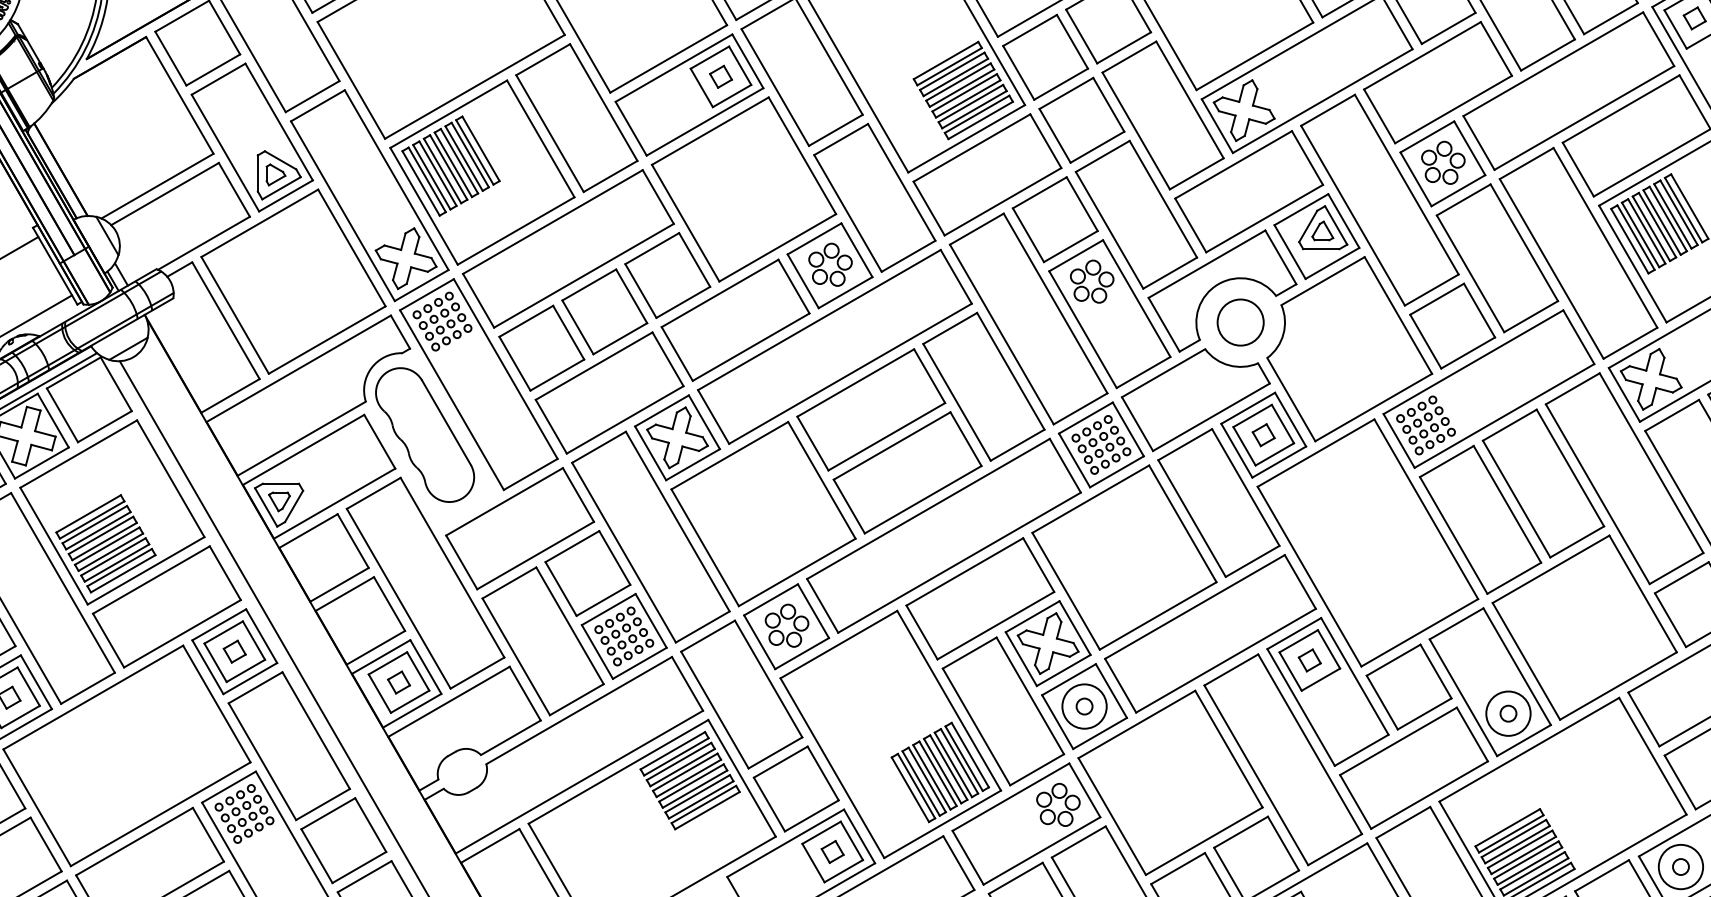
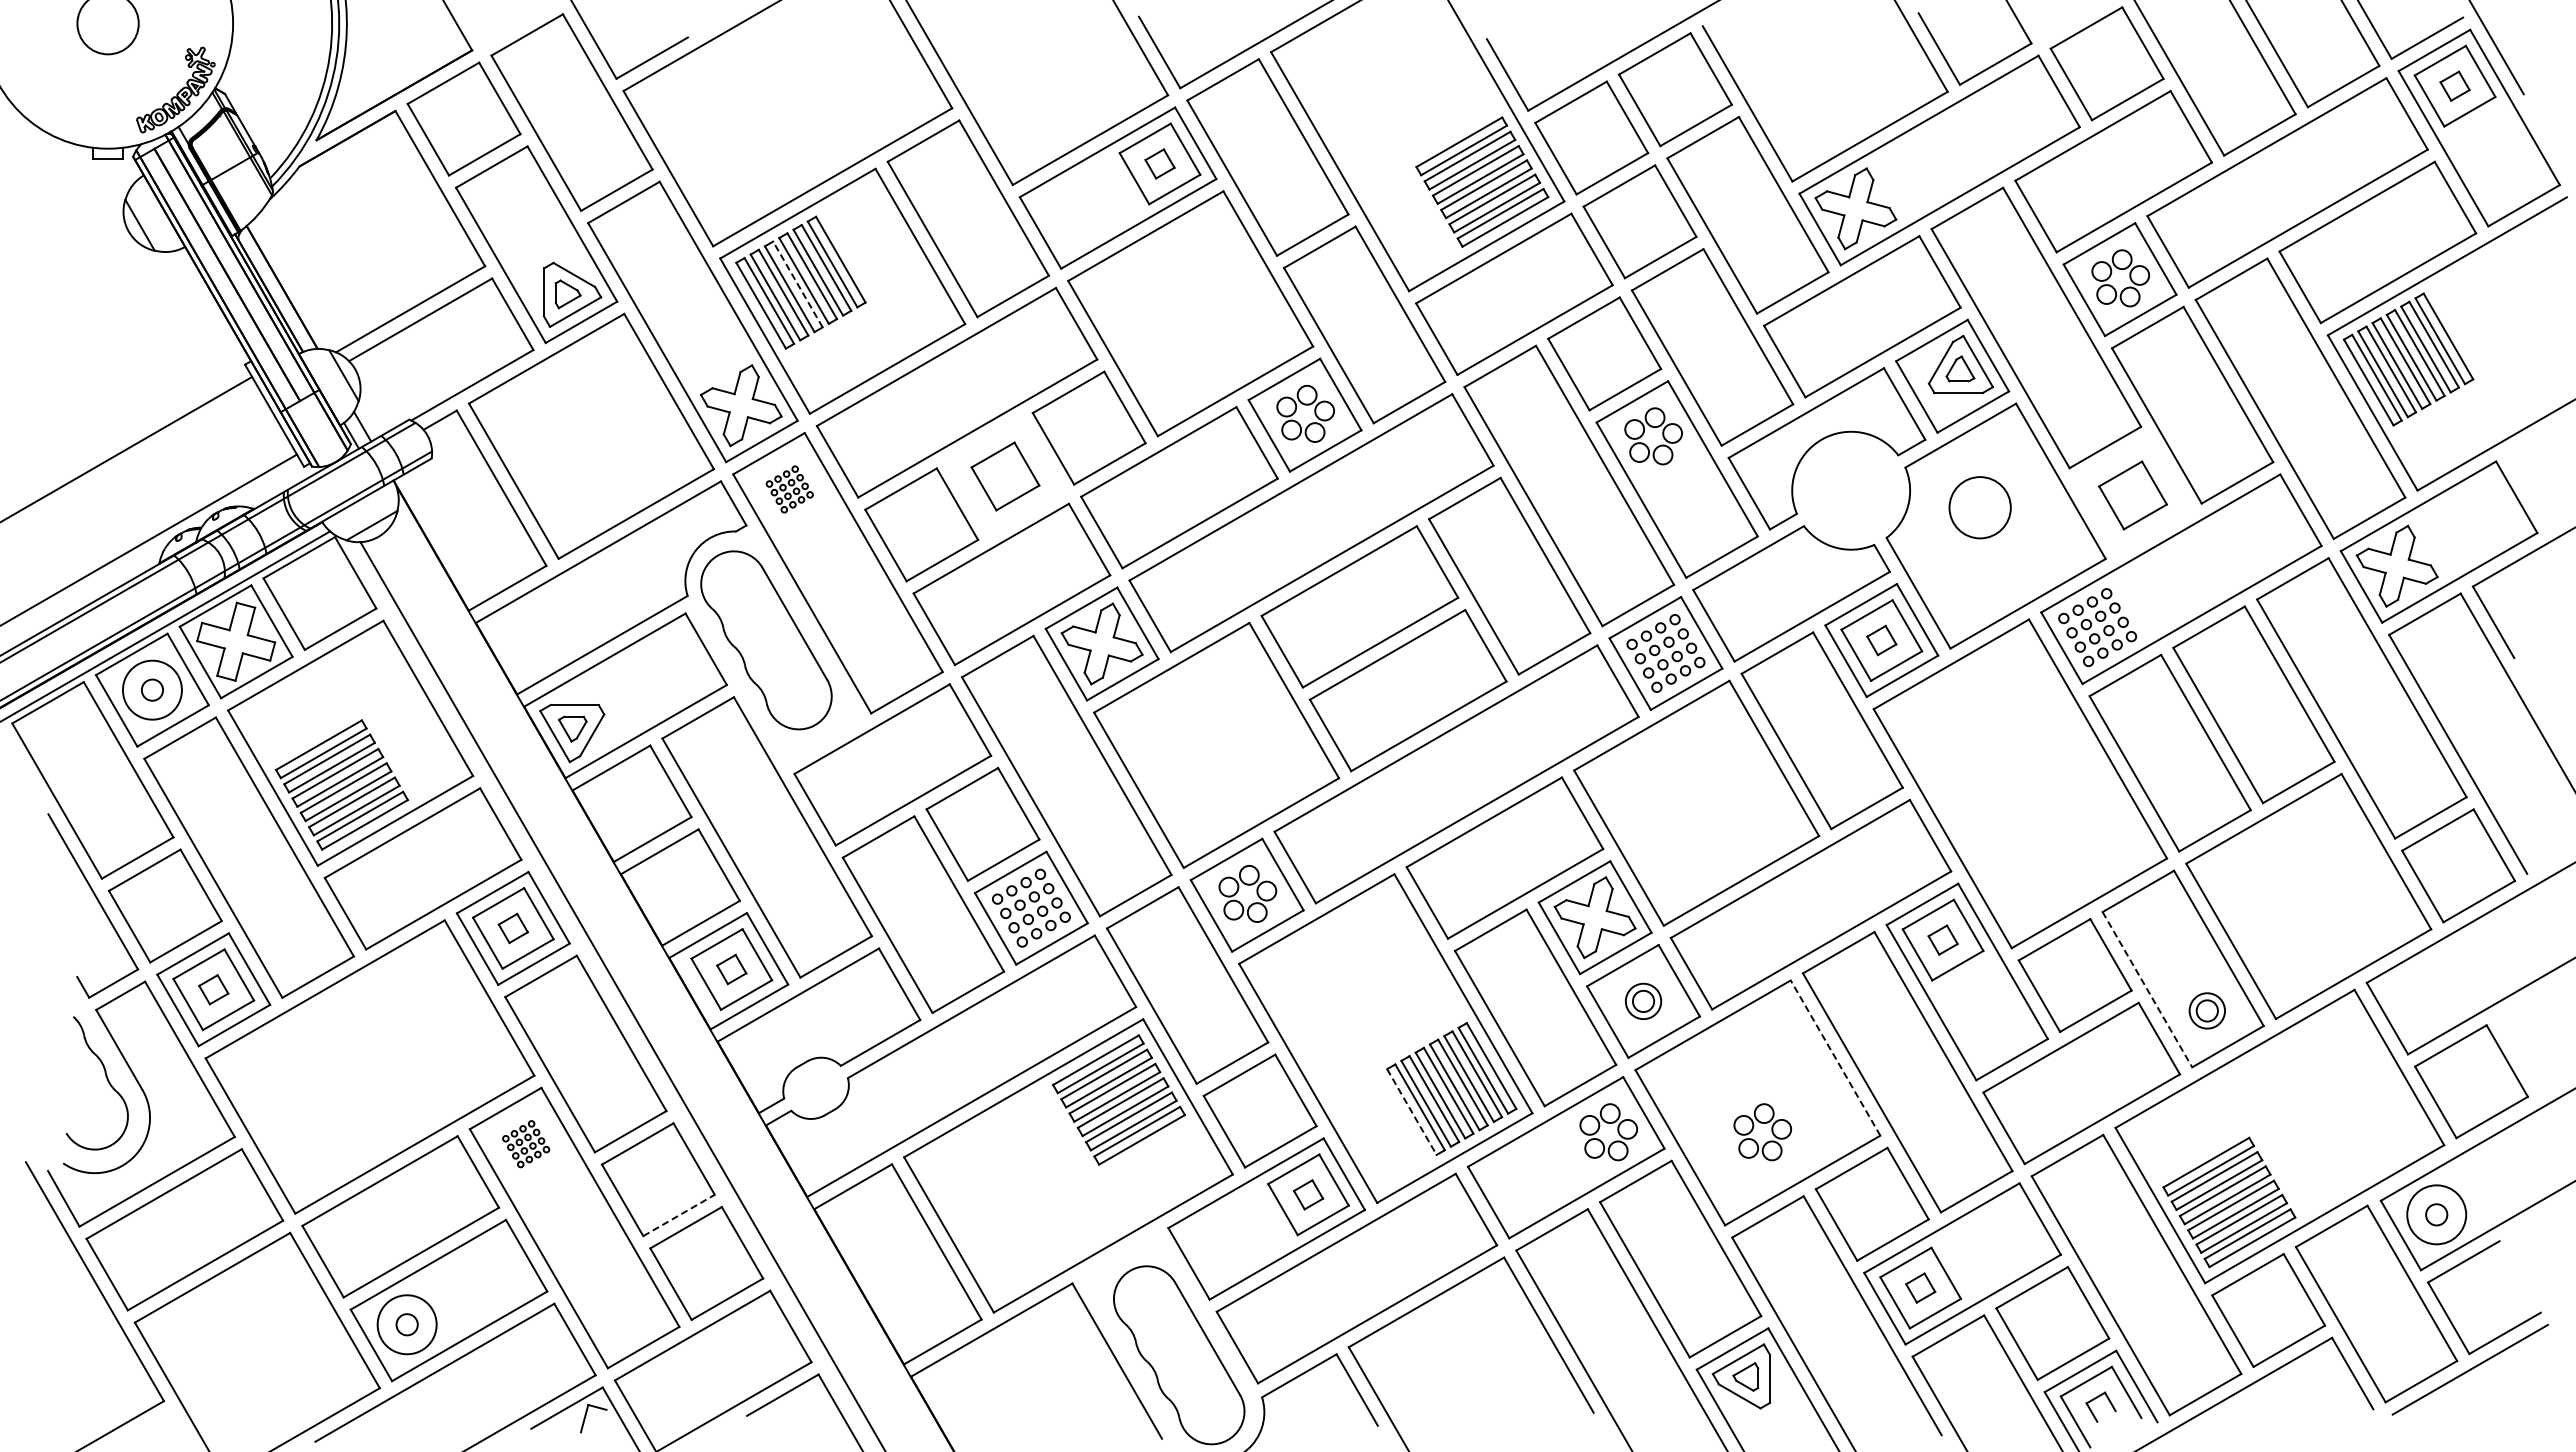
line: (448, 167) -> (797, 284), solid -> dashed
part: (604, 311) -> (1005, 476), size x0.6
part: (442, 321) -> (789, 489), size x0.6
circle: (1240, 322) -> (1979, 507), moved
part: (1452, 326) -> (2132, 495), size x0.6
line: (1463, 697) -> (2147, 989), solid -> dashed
circle: (1084, 705) -> (1643, 1000), size x0.6
circle: (1507, 713) -> (2206, 1010), size x0.6
line: (1228, 749) -> (1835, 1058), solid -> dashed
line: (910, 790) -> (1411, 1112), solid -> dashed
part: (1174, 798) -> (1762, 1123), added
part: (243, 813) -> (525, 1143), size x0.6
line: (359, 867) -> (679, 1215), solid -> dashed

